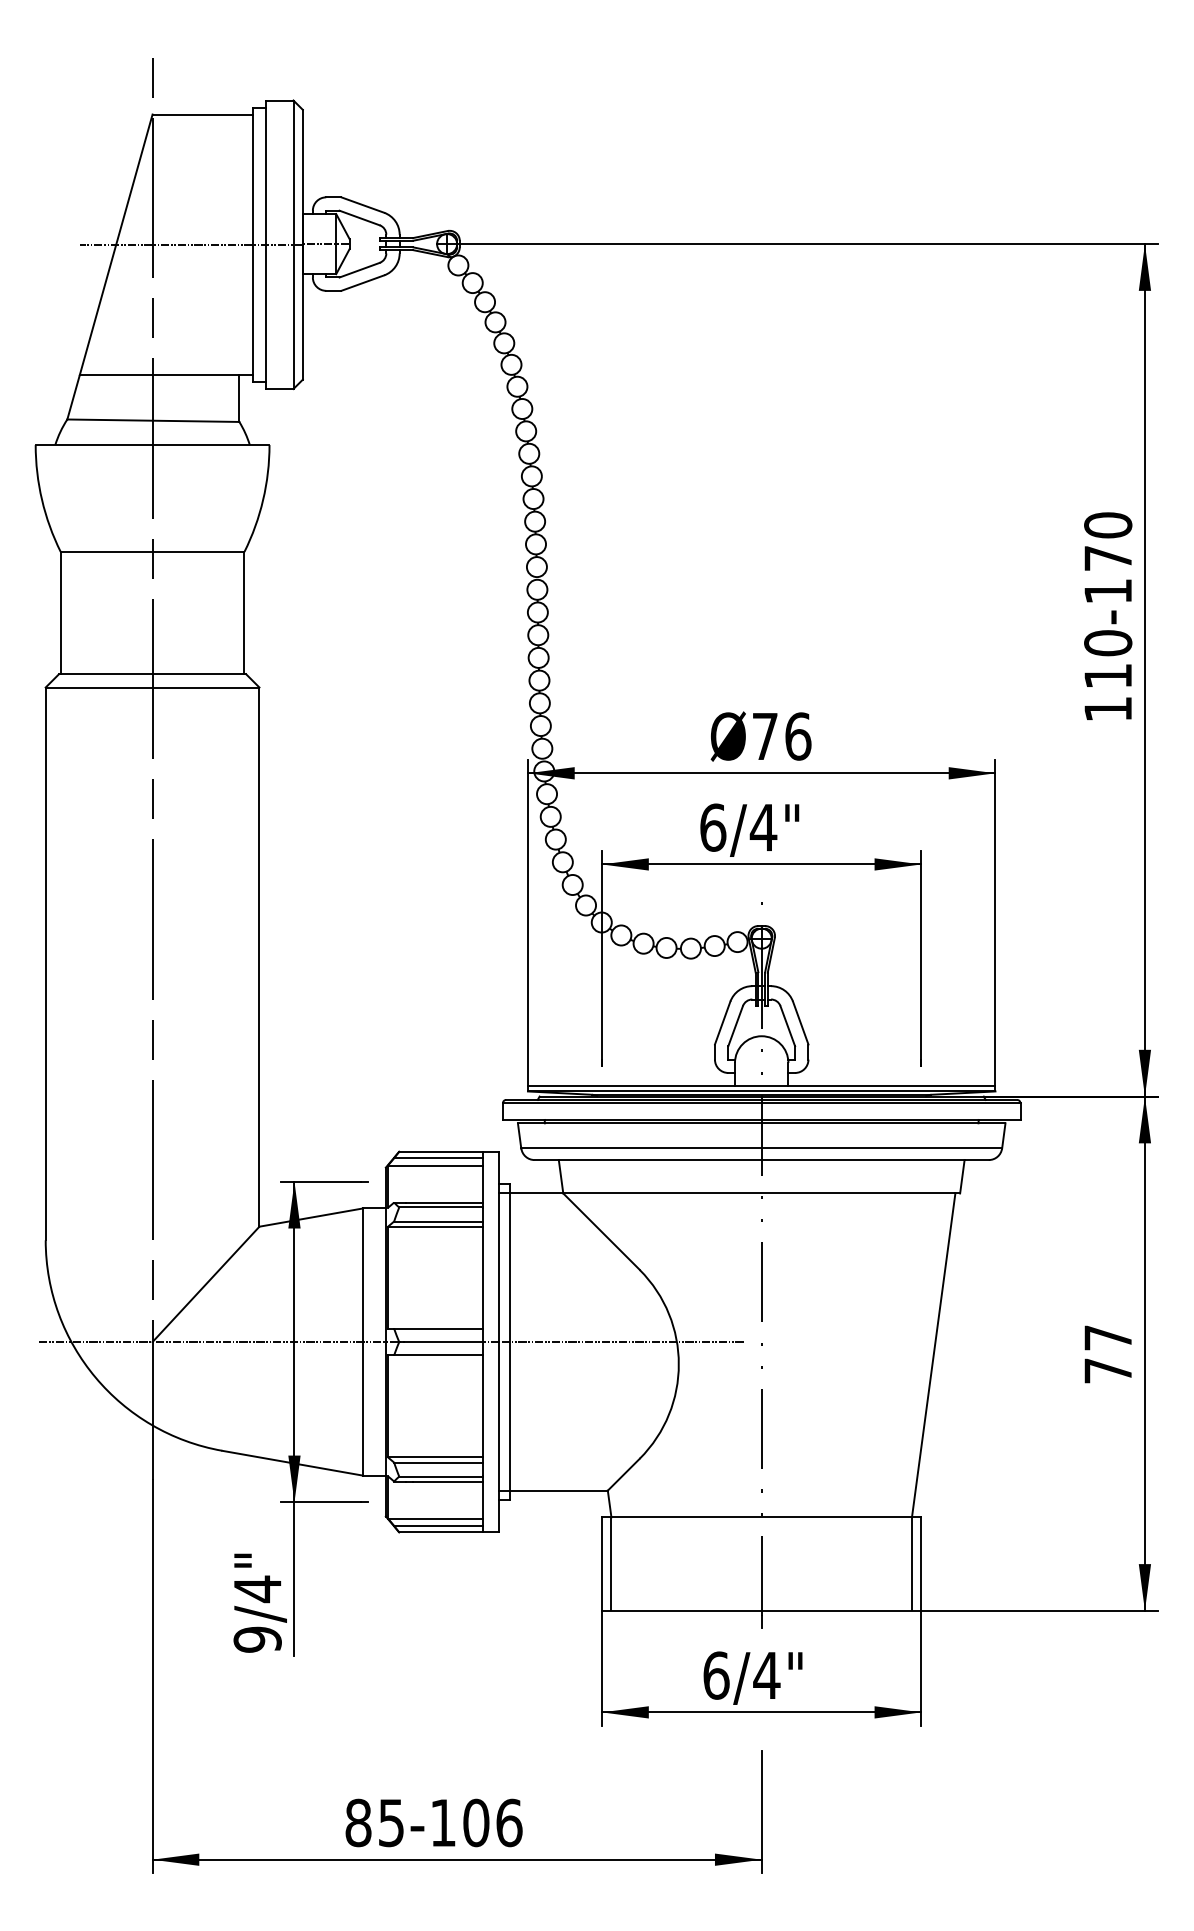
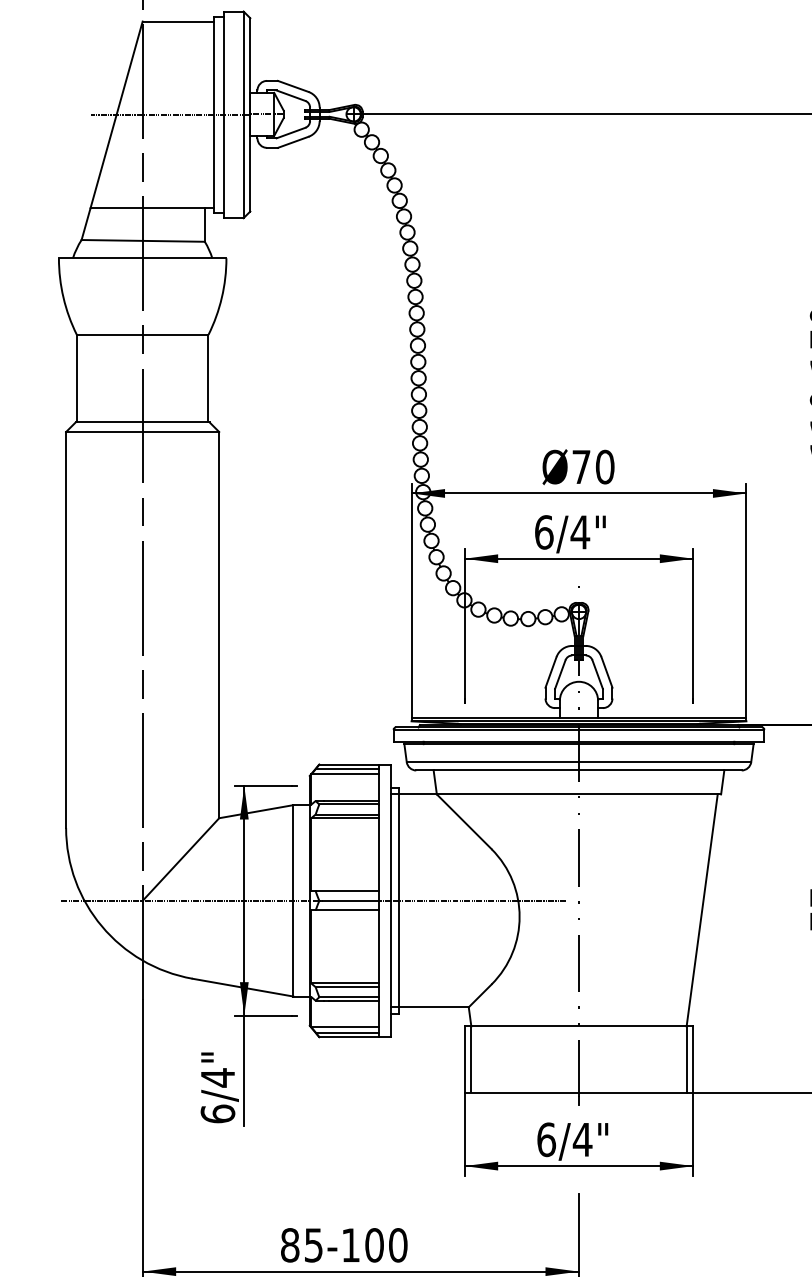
text: (798, 736) -> (605, 467), 76 -> 70
text: (257, 1639) -> (217, 1113), 9/4" -> 6/4"
text: (509, 1822) -> (398, 1244), -106 -> -100

